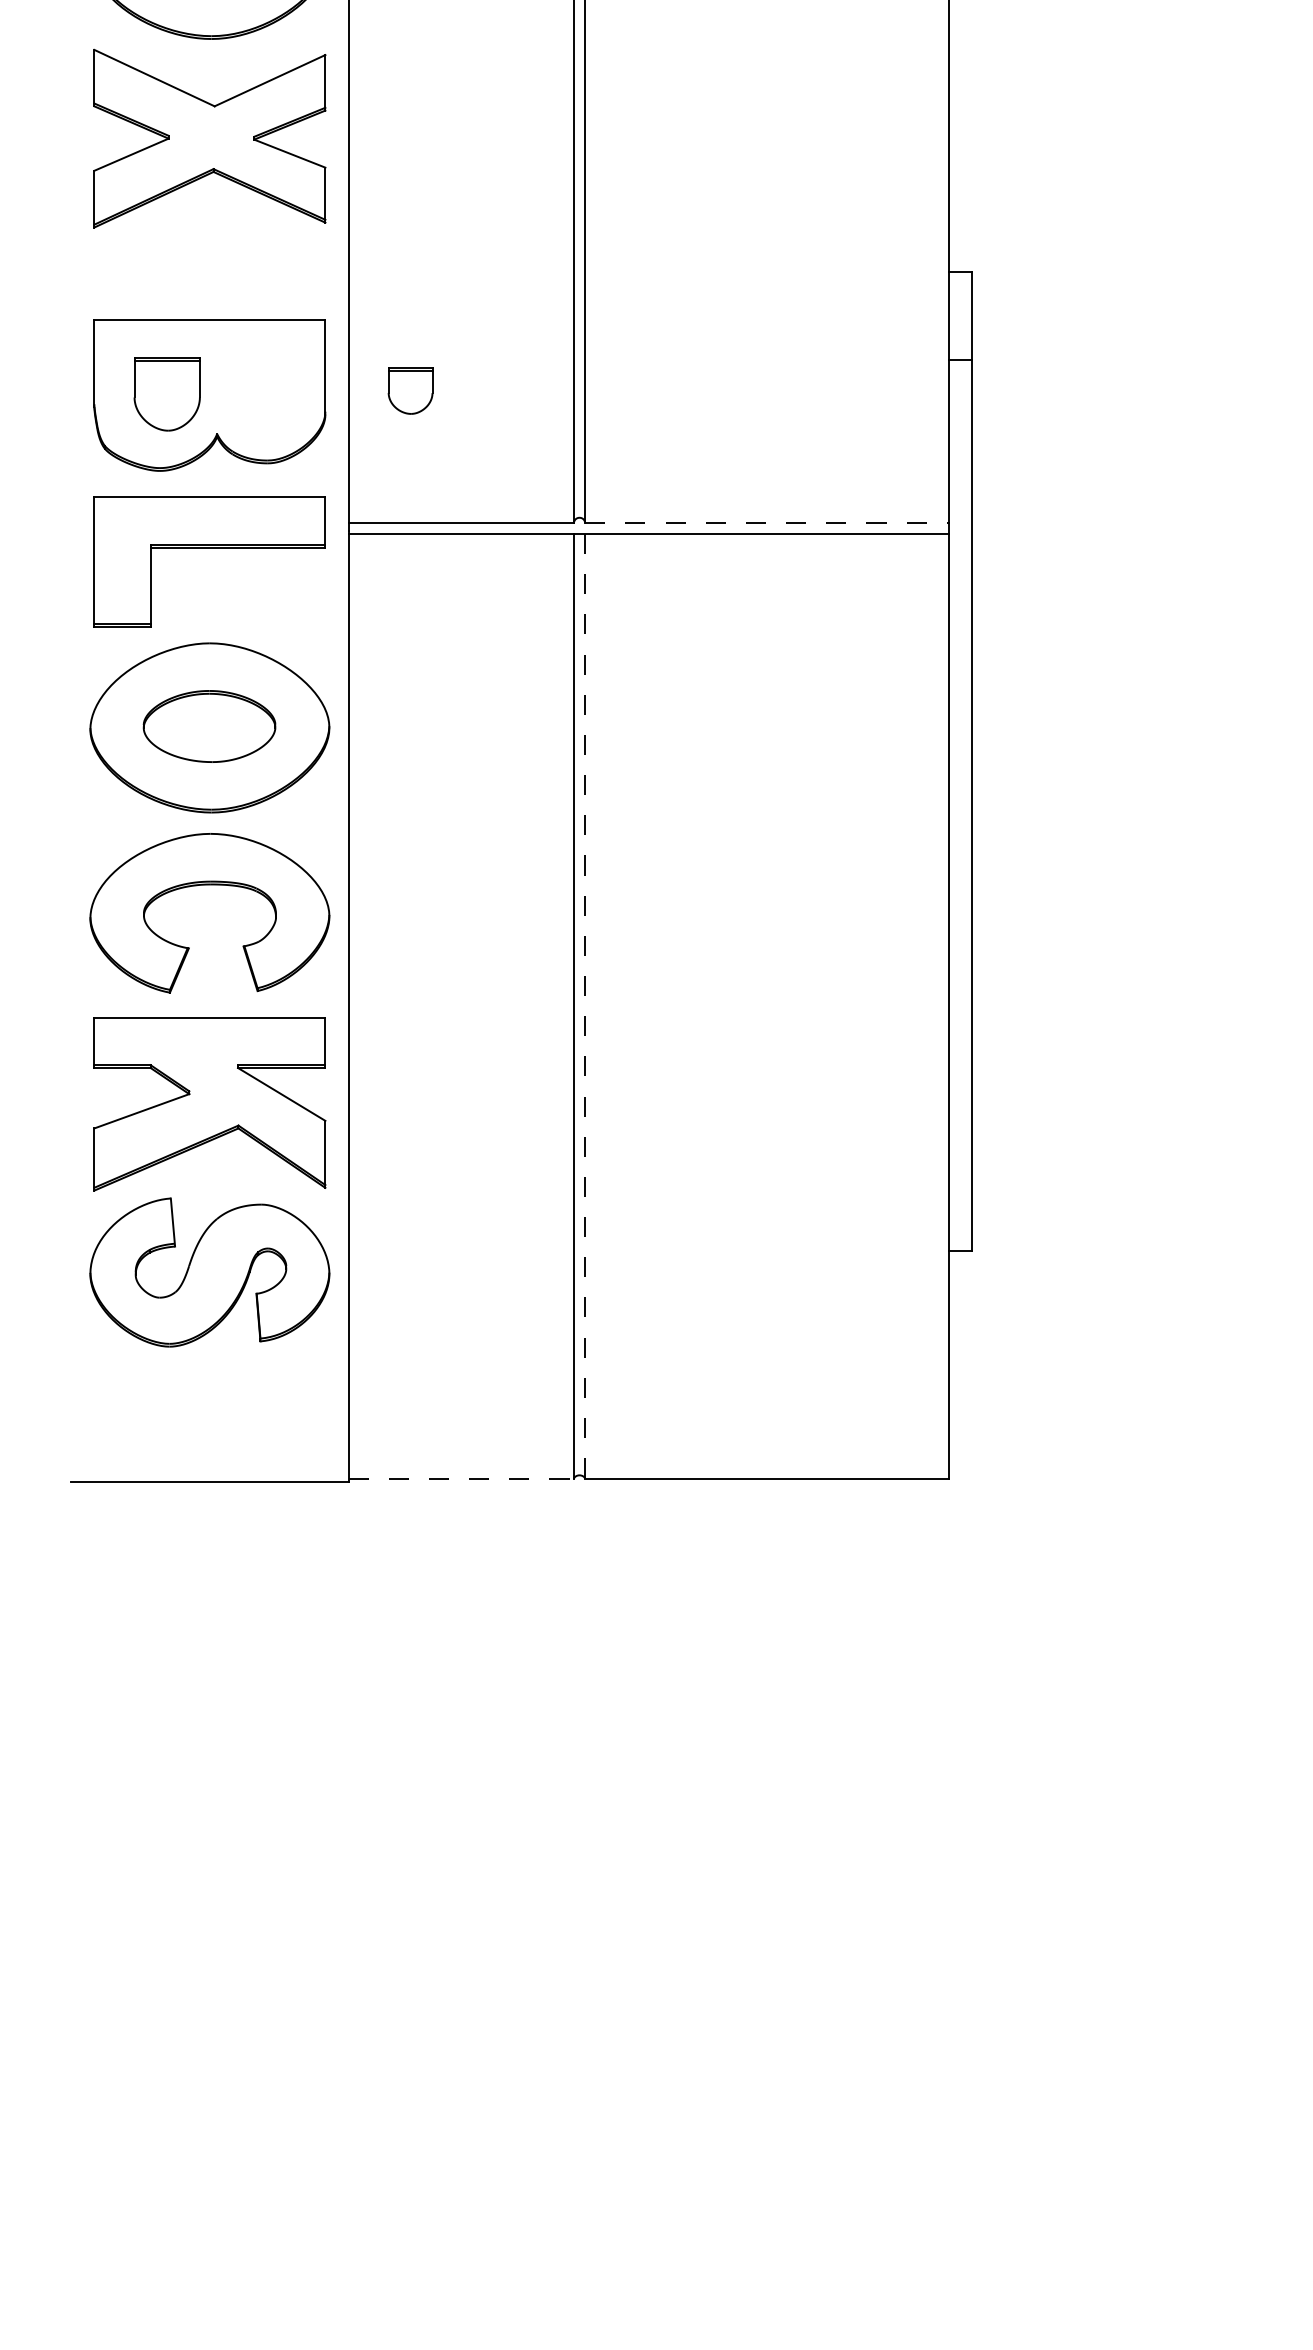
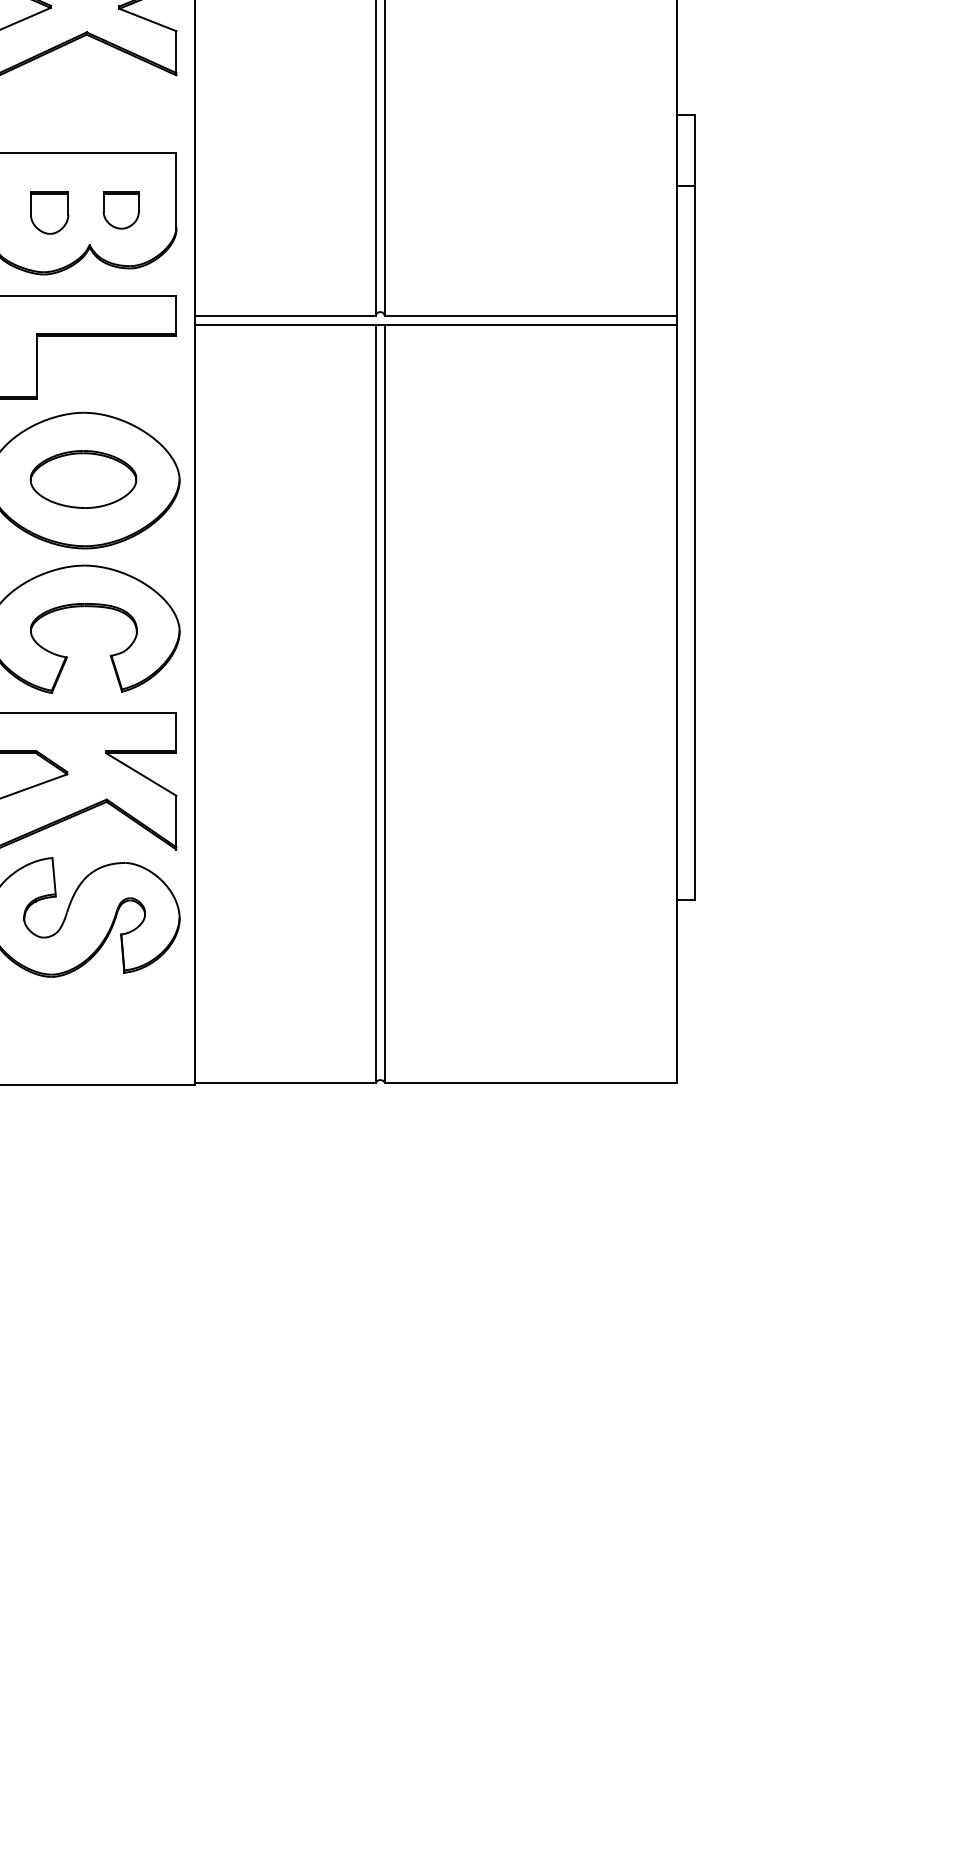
part: (410, 390) -> (121, 209), moved
part: (167, 394) -> (49, 213), size x0.71
line: (767, 523) -> (531, 316), dashed -> solid
line: (585, 1006) -> (385, 704), dashed -> solid
line: (461, 1478) -> (285, 1082), dashed -> solid

